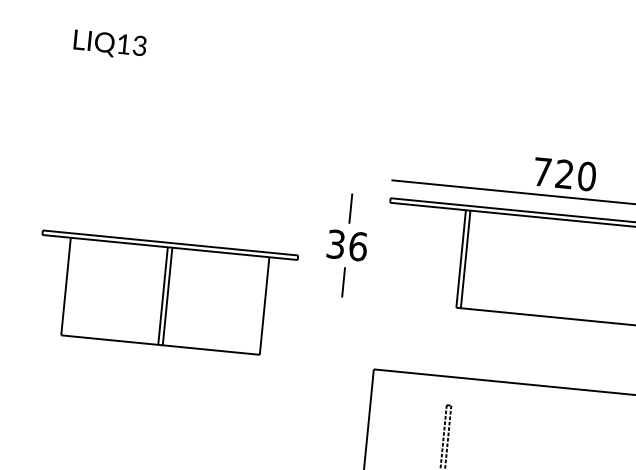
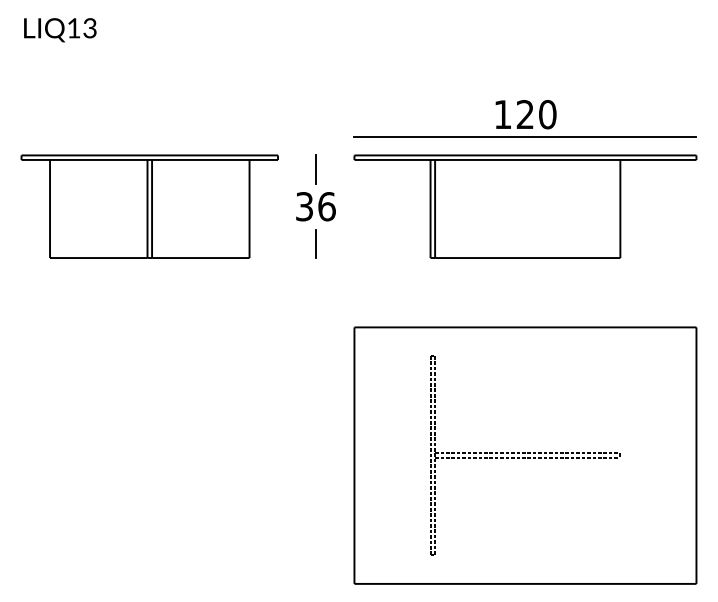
text: (541, 171) -> (502, 114), 720 -> 120
part: (165, 293) -> (149, 206), moved

